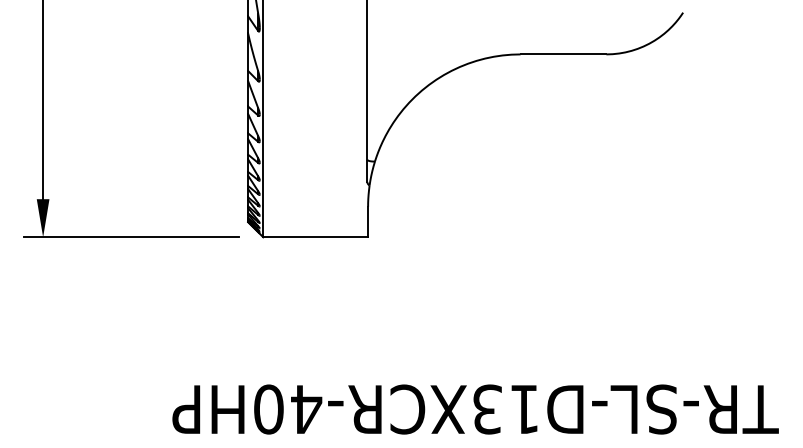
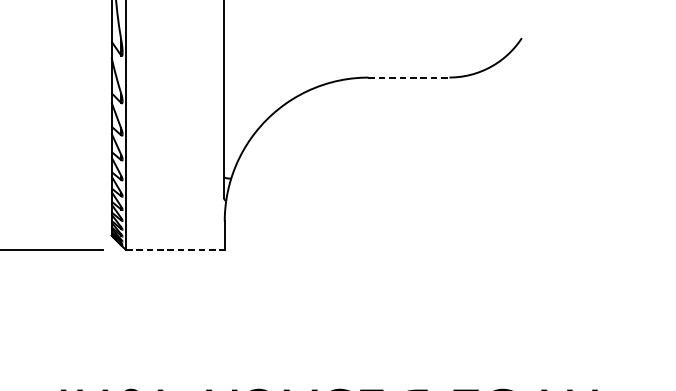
line: (563, 54) -> (409, 77), solid -> dashed
line: (316, 237) -> (176, 250), solid -> dashed

